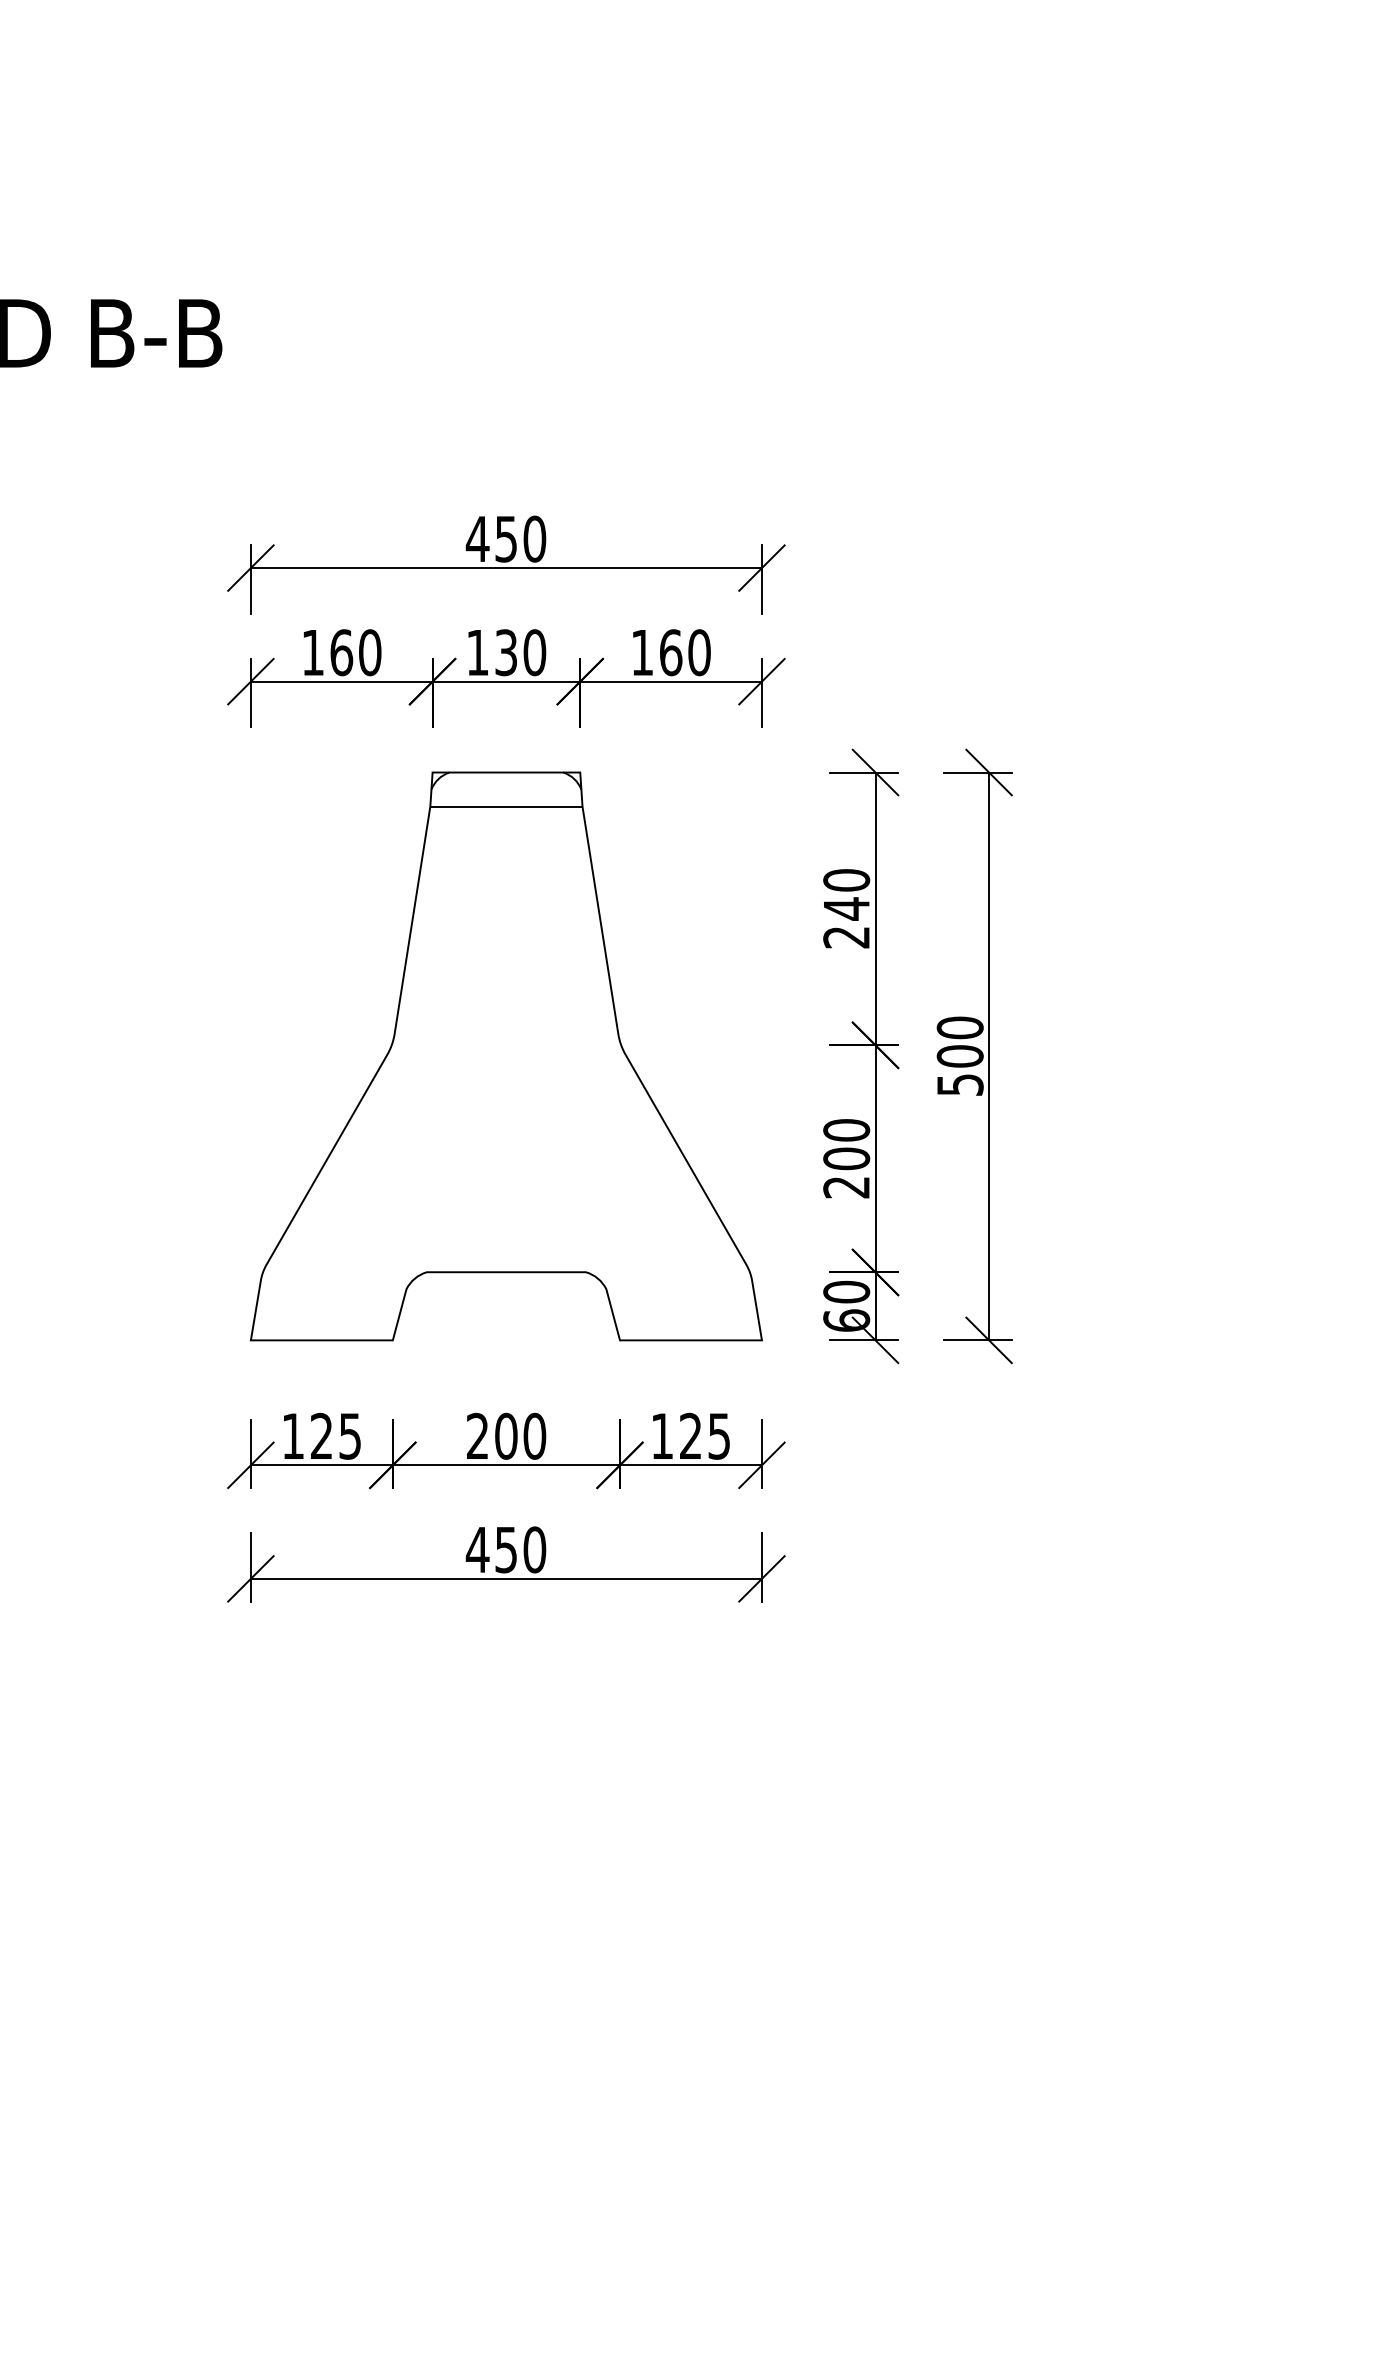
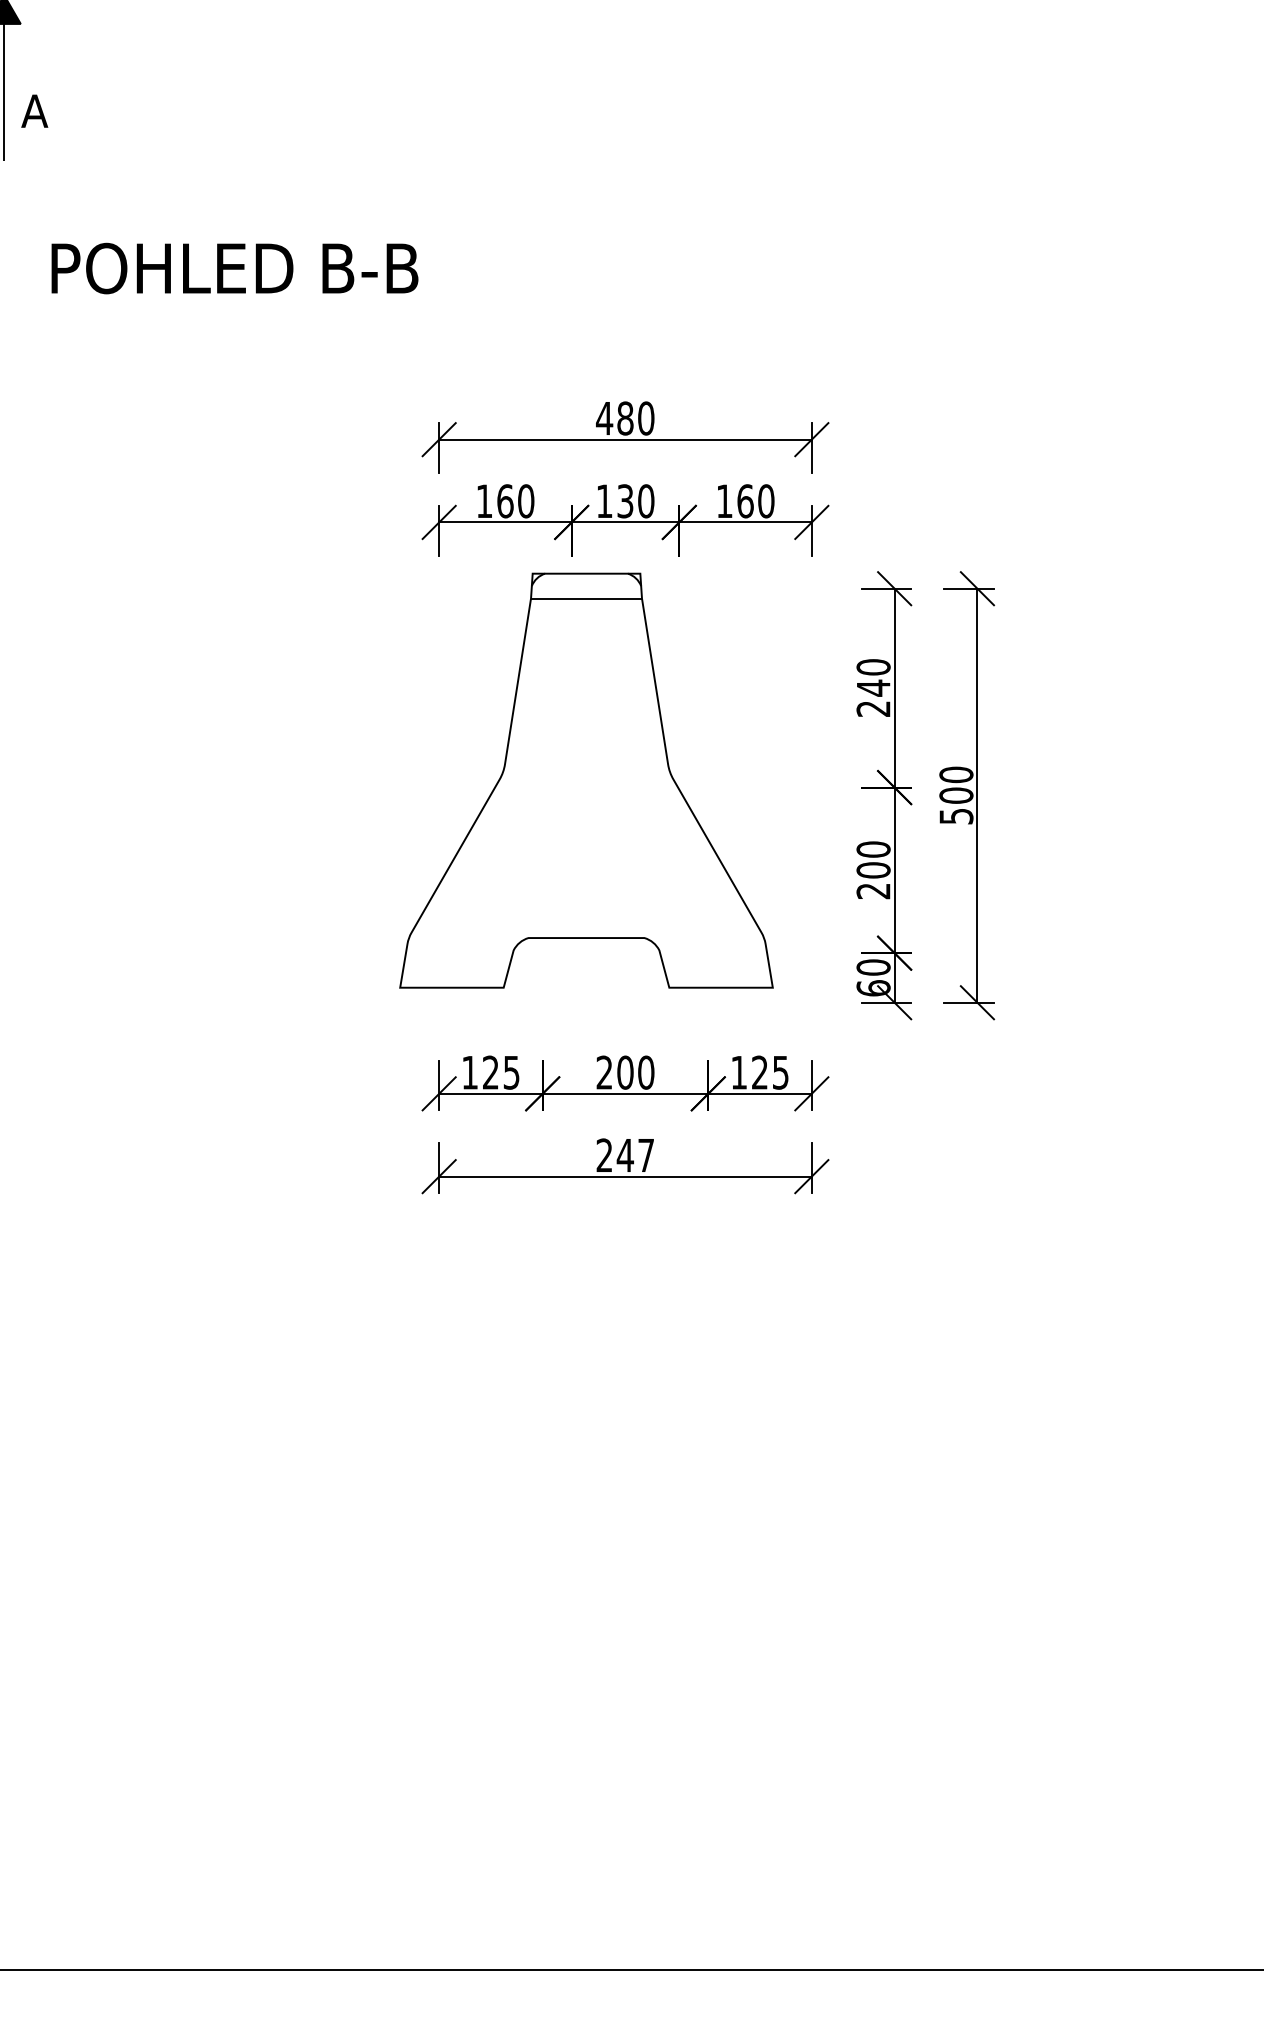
text: (506, 539) -> (625, 418), 450 -> 480
part: (506, 1056) -> (586, 780), moved
text: (506, 1549) -> (625, 1155), 450 -> 247

